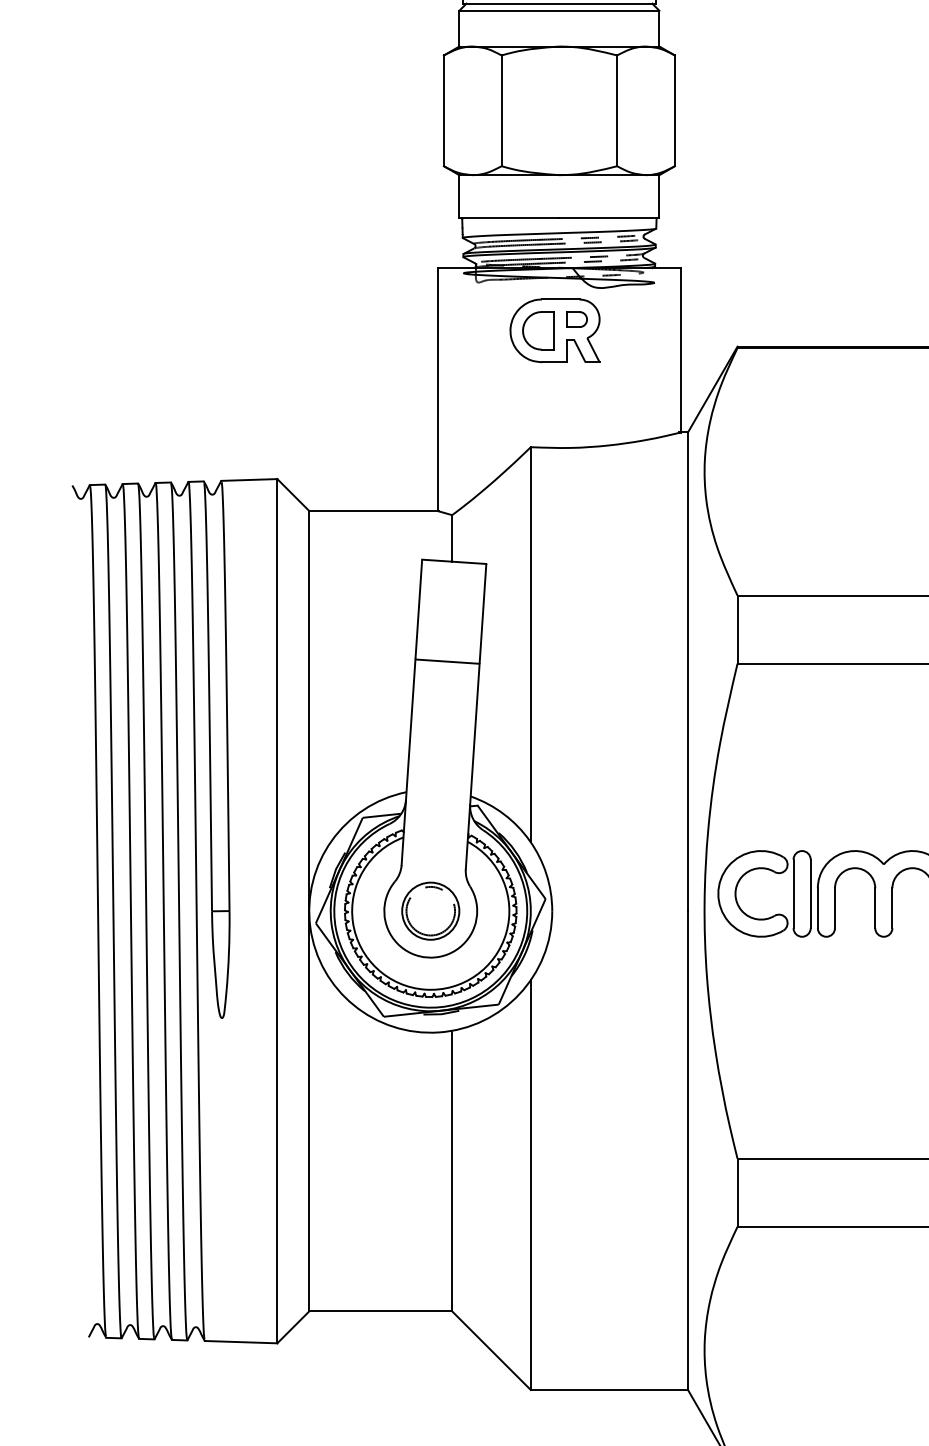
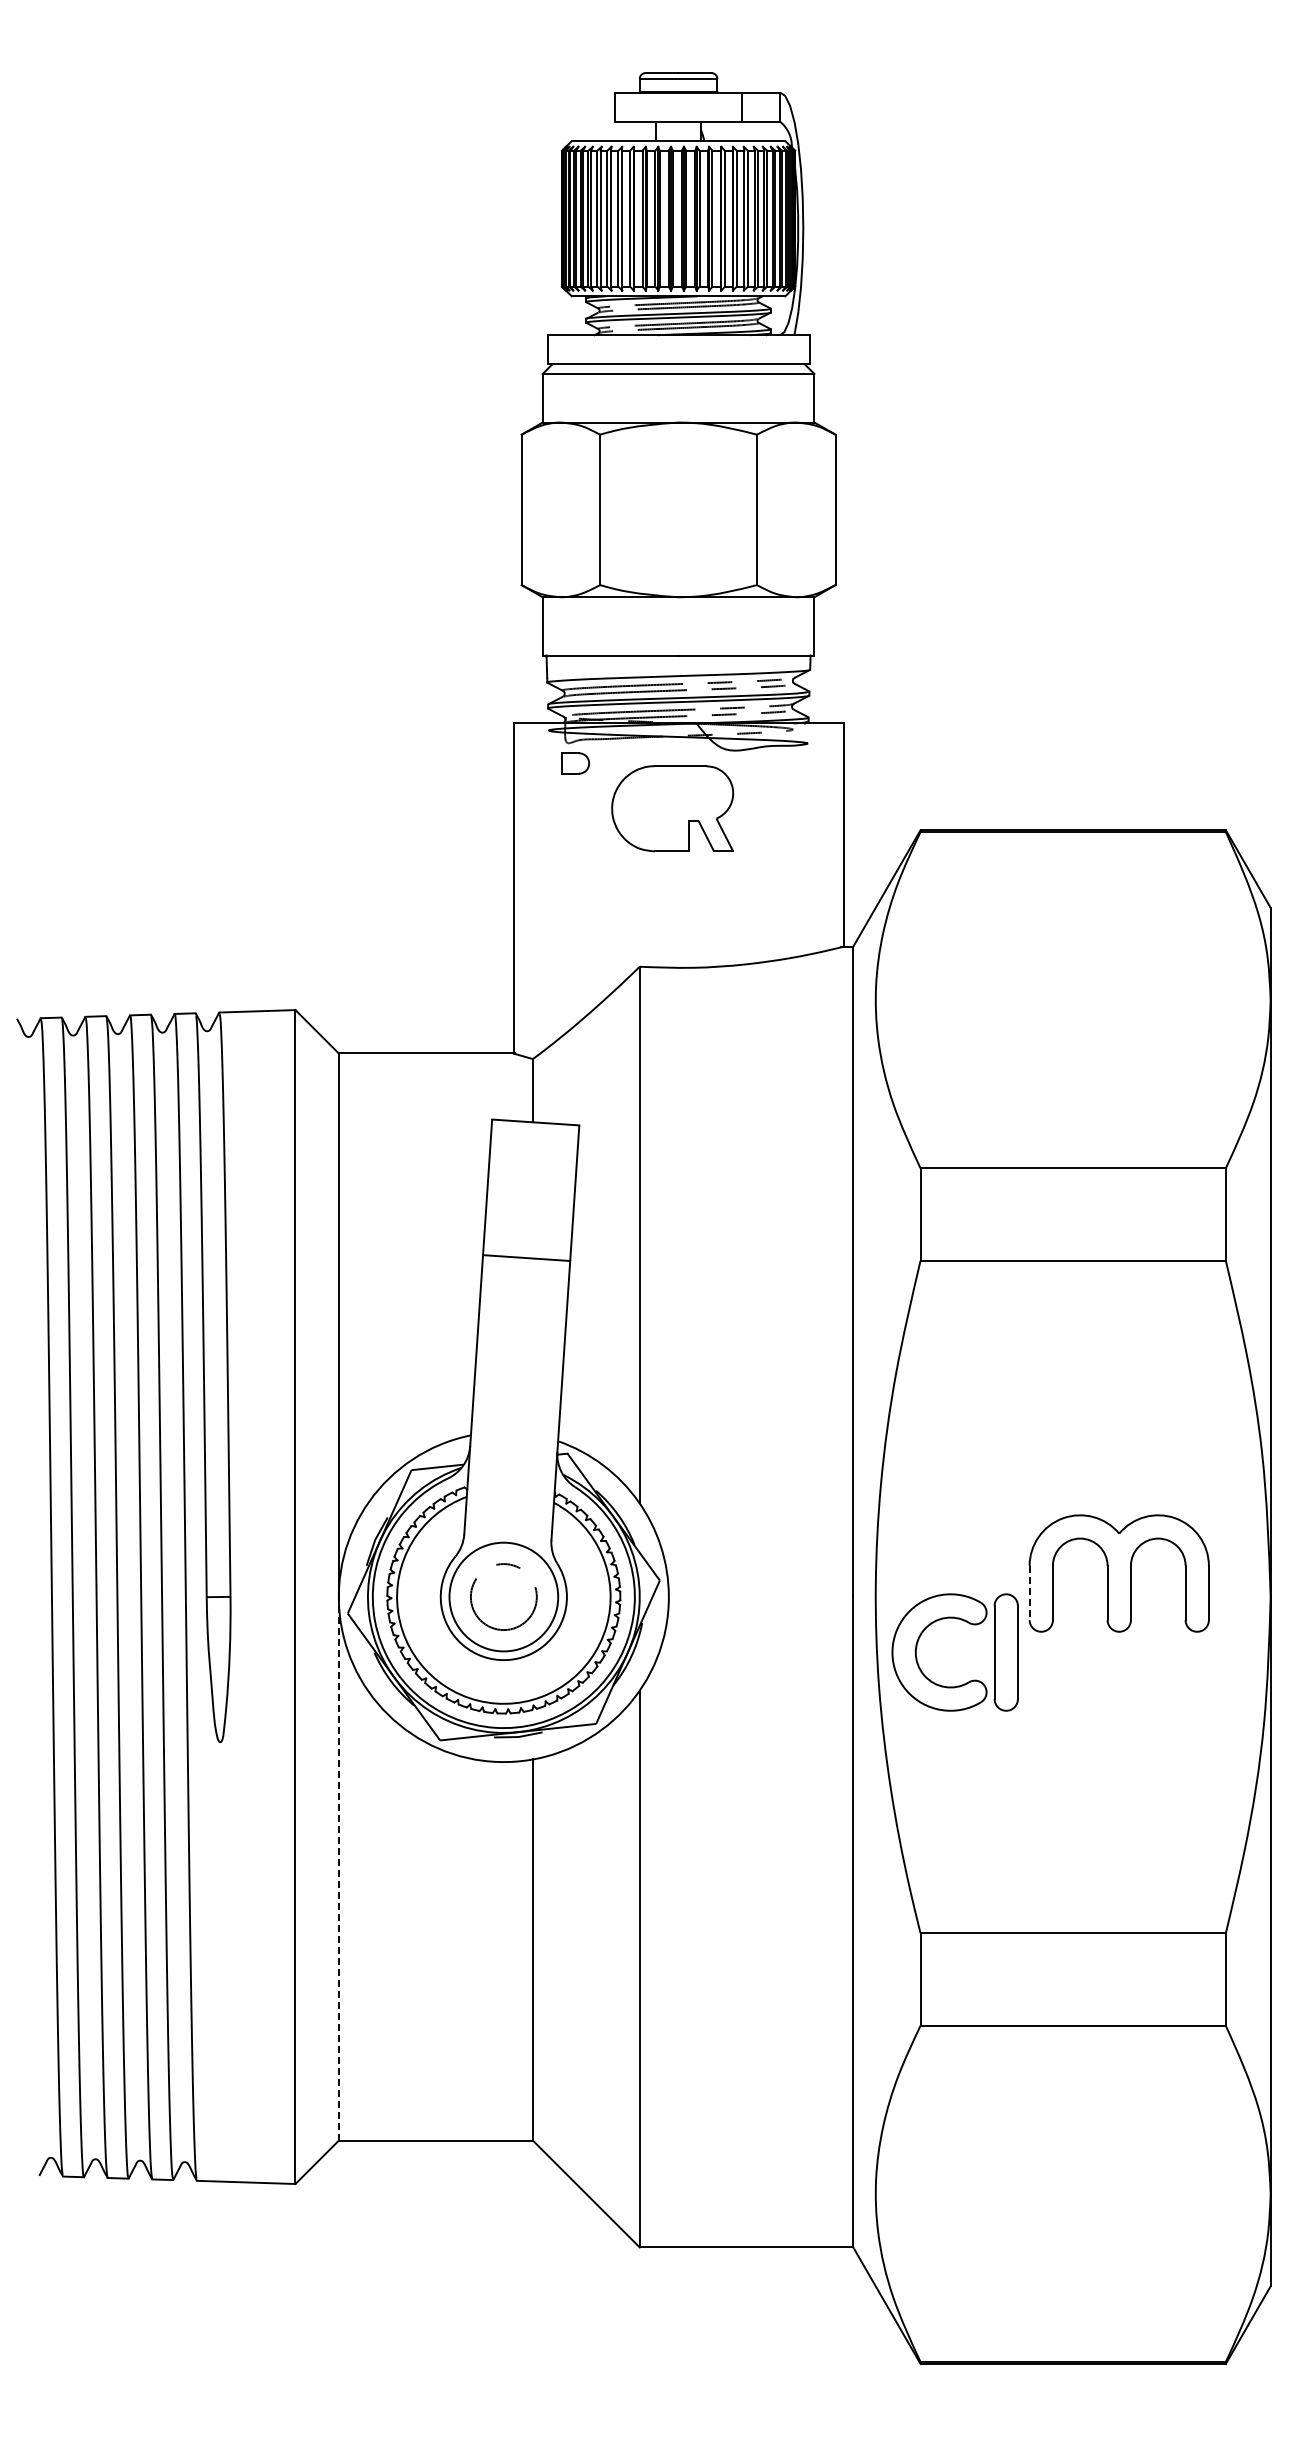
part: (577, 319) -> (575, 763), moved
part: (538, 330) -> (650, 808), removed
part: (775, 873) -> (969, 1624), moved
line: (817, 908) -> (1029, 1593), solid -> dashed
circle: (430, 910) -> (503, 1596), size x1.4
line: (309, 1111) -> (338, 1868), solid -> dashed

